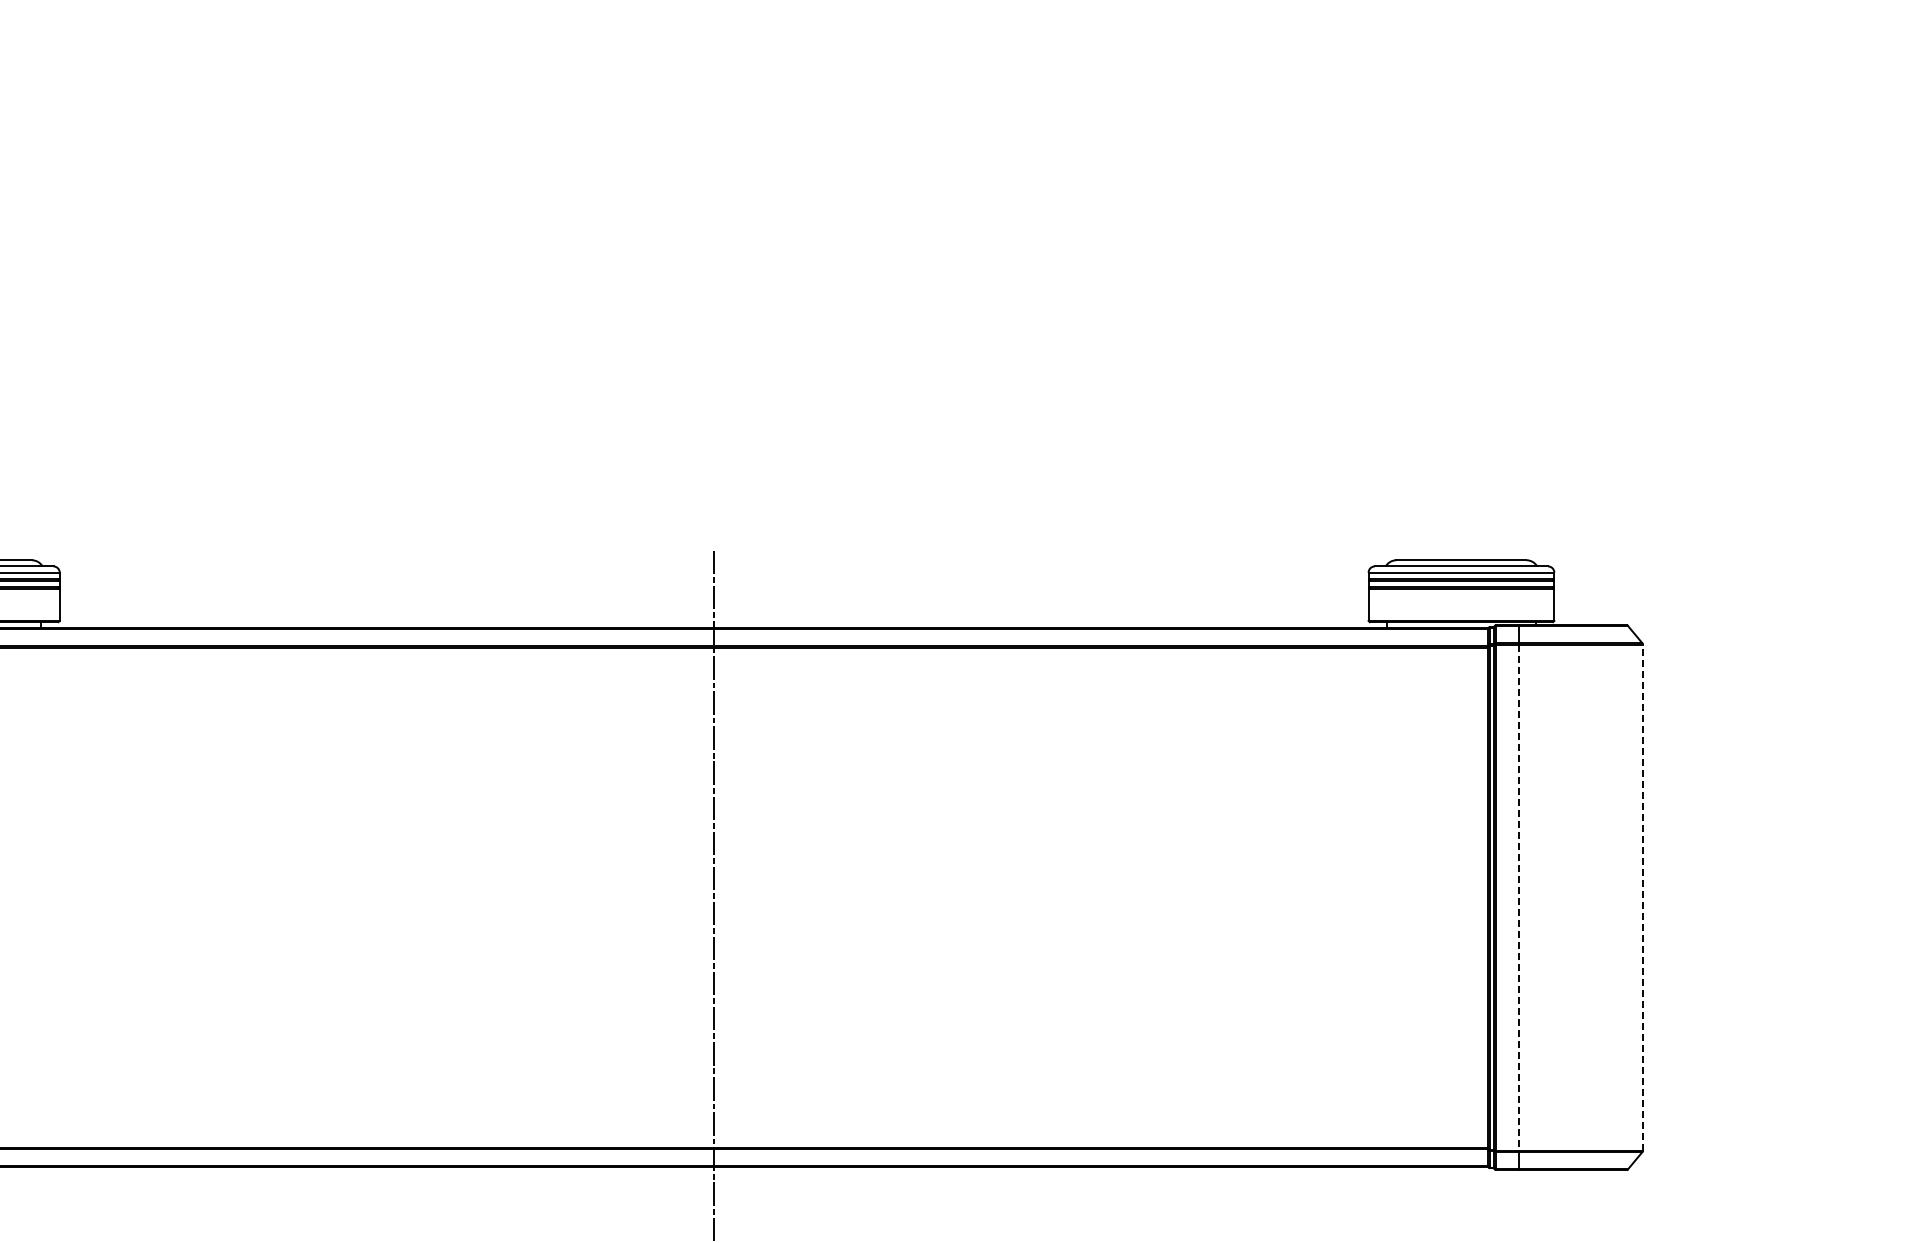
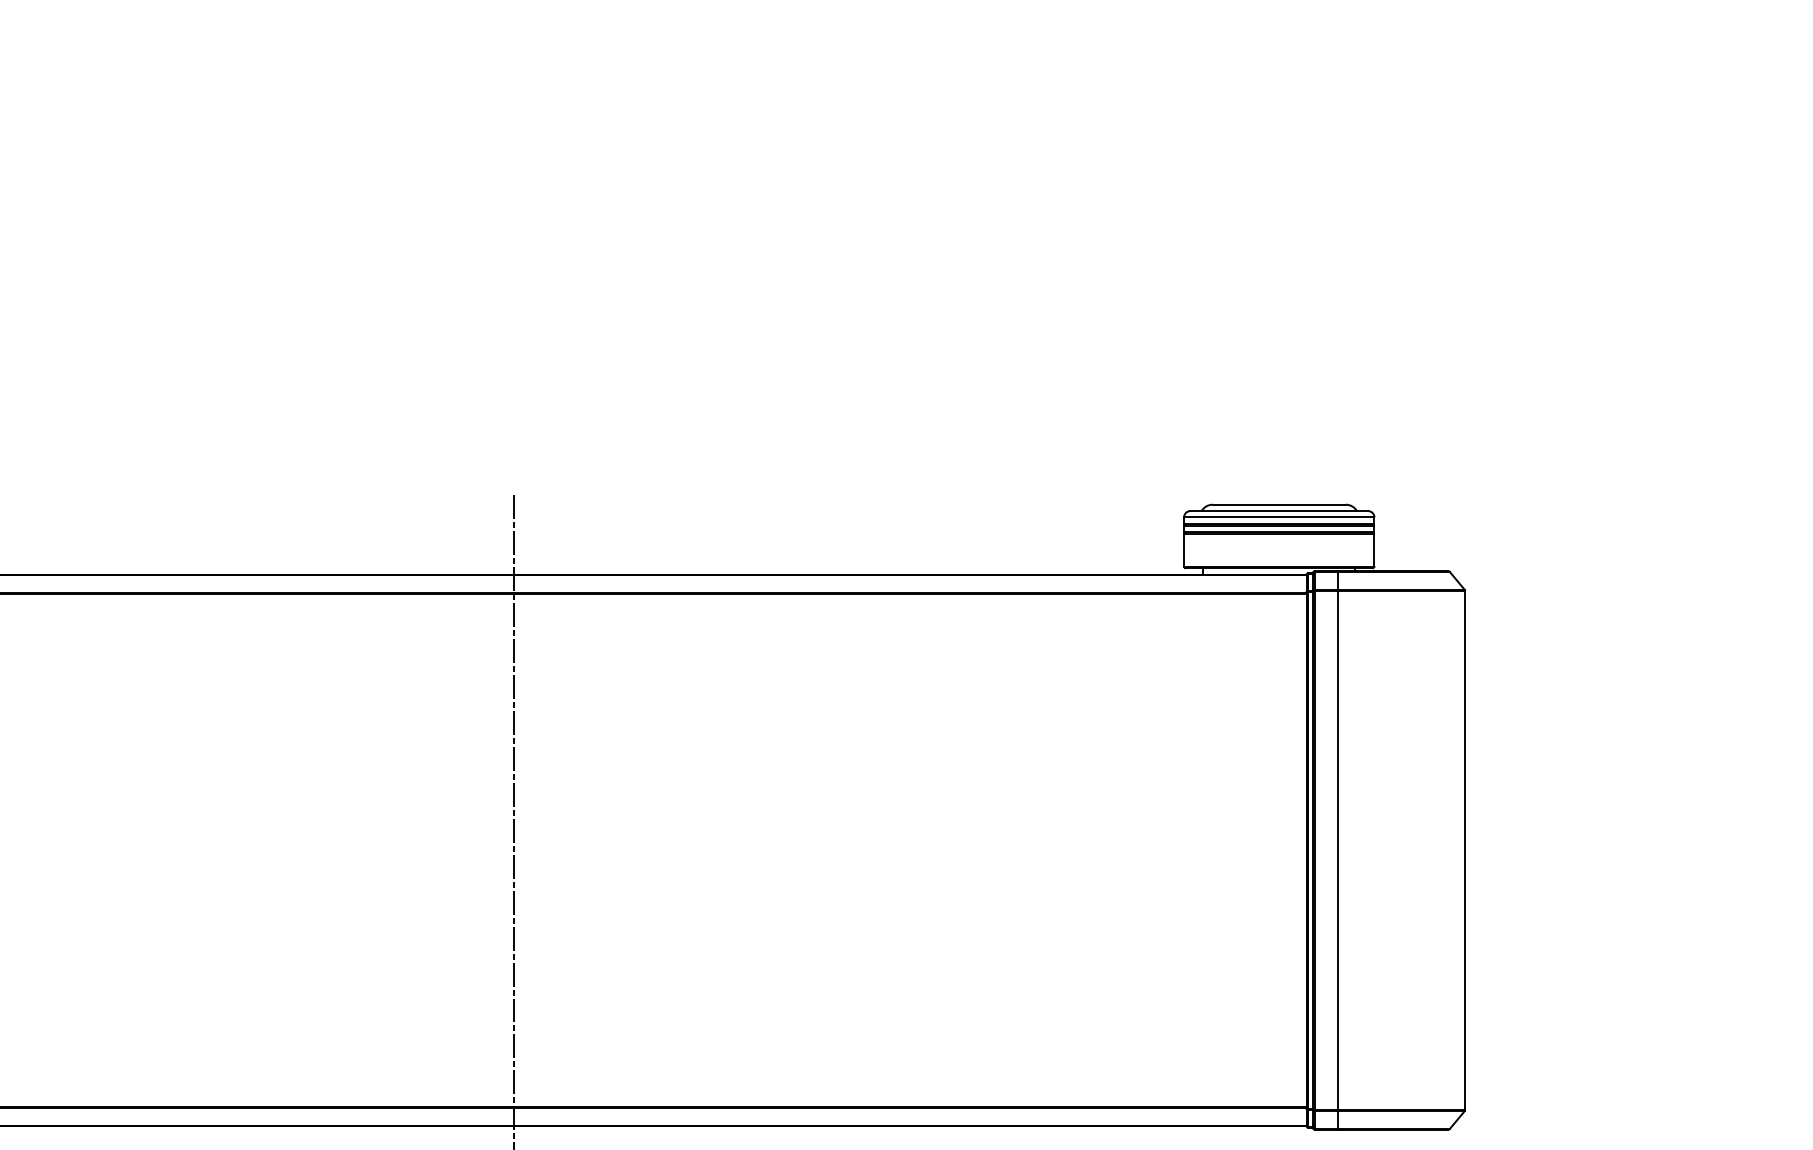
line: (1642, 897) -> (1464, 850), dashed -> solid
line: (1519, 898) -> (1338, 851), dashed -> solid

